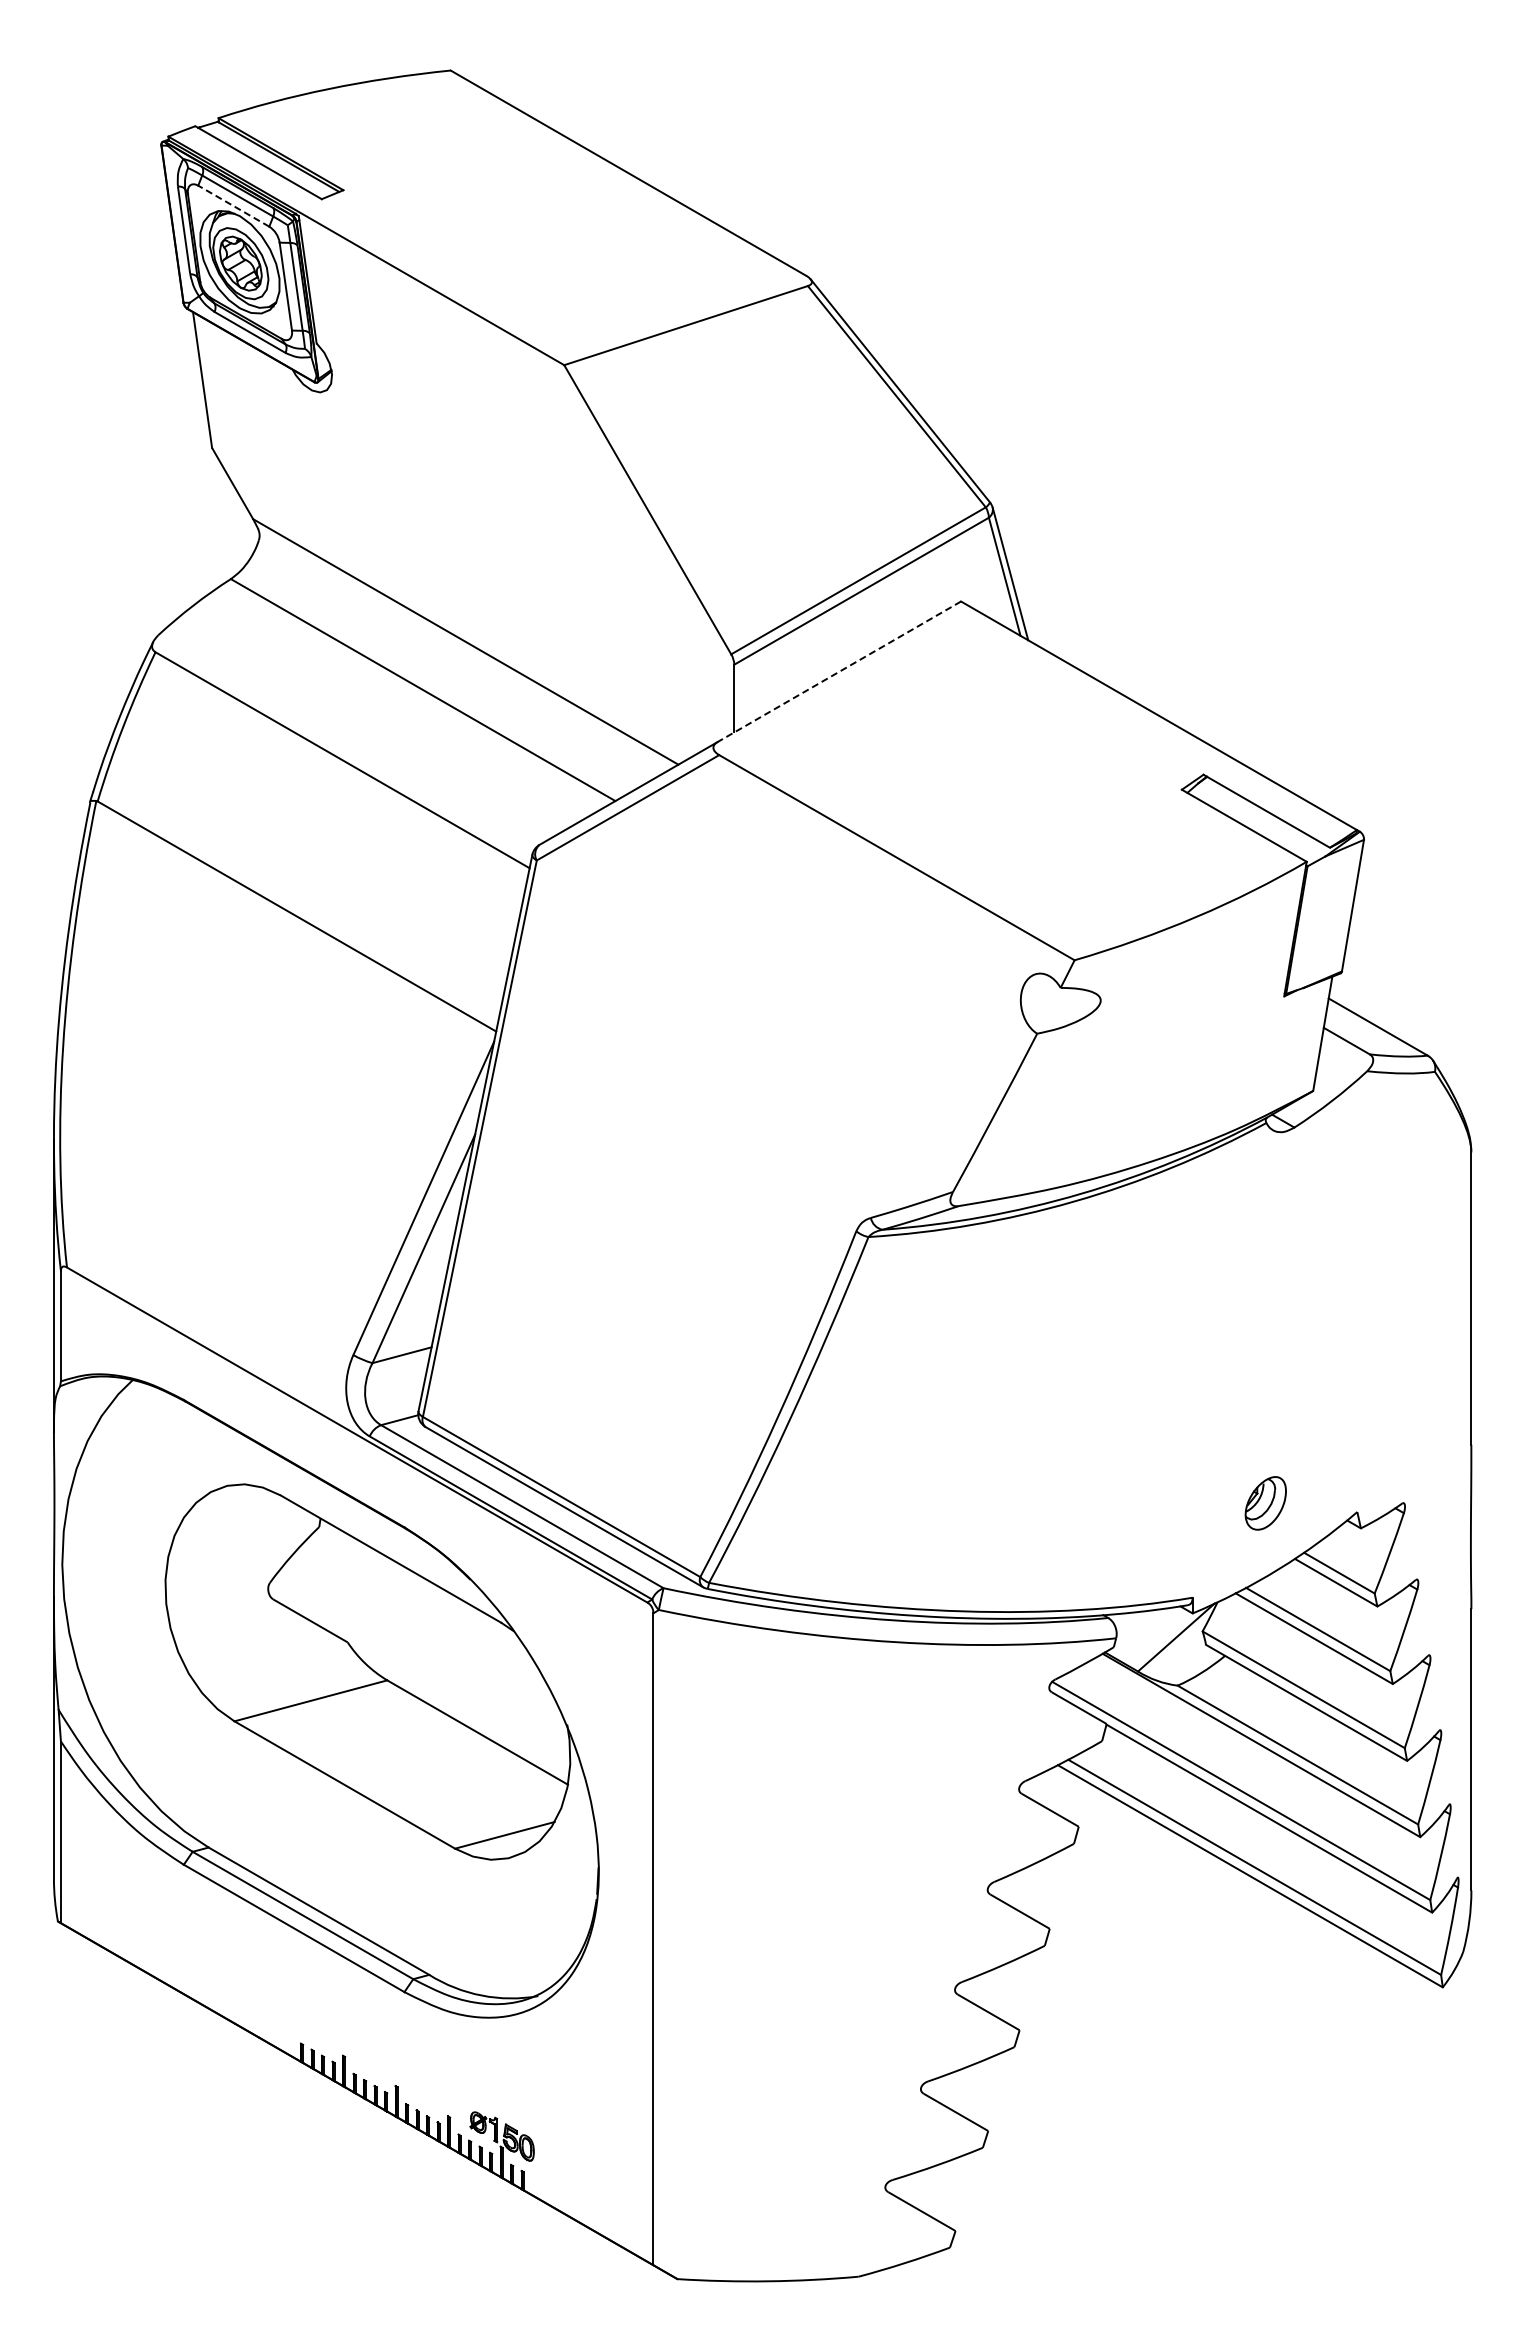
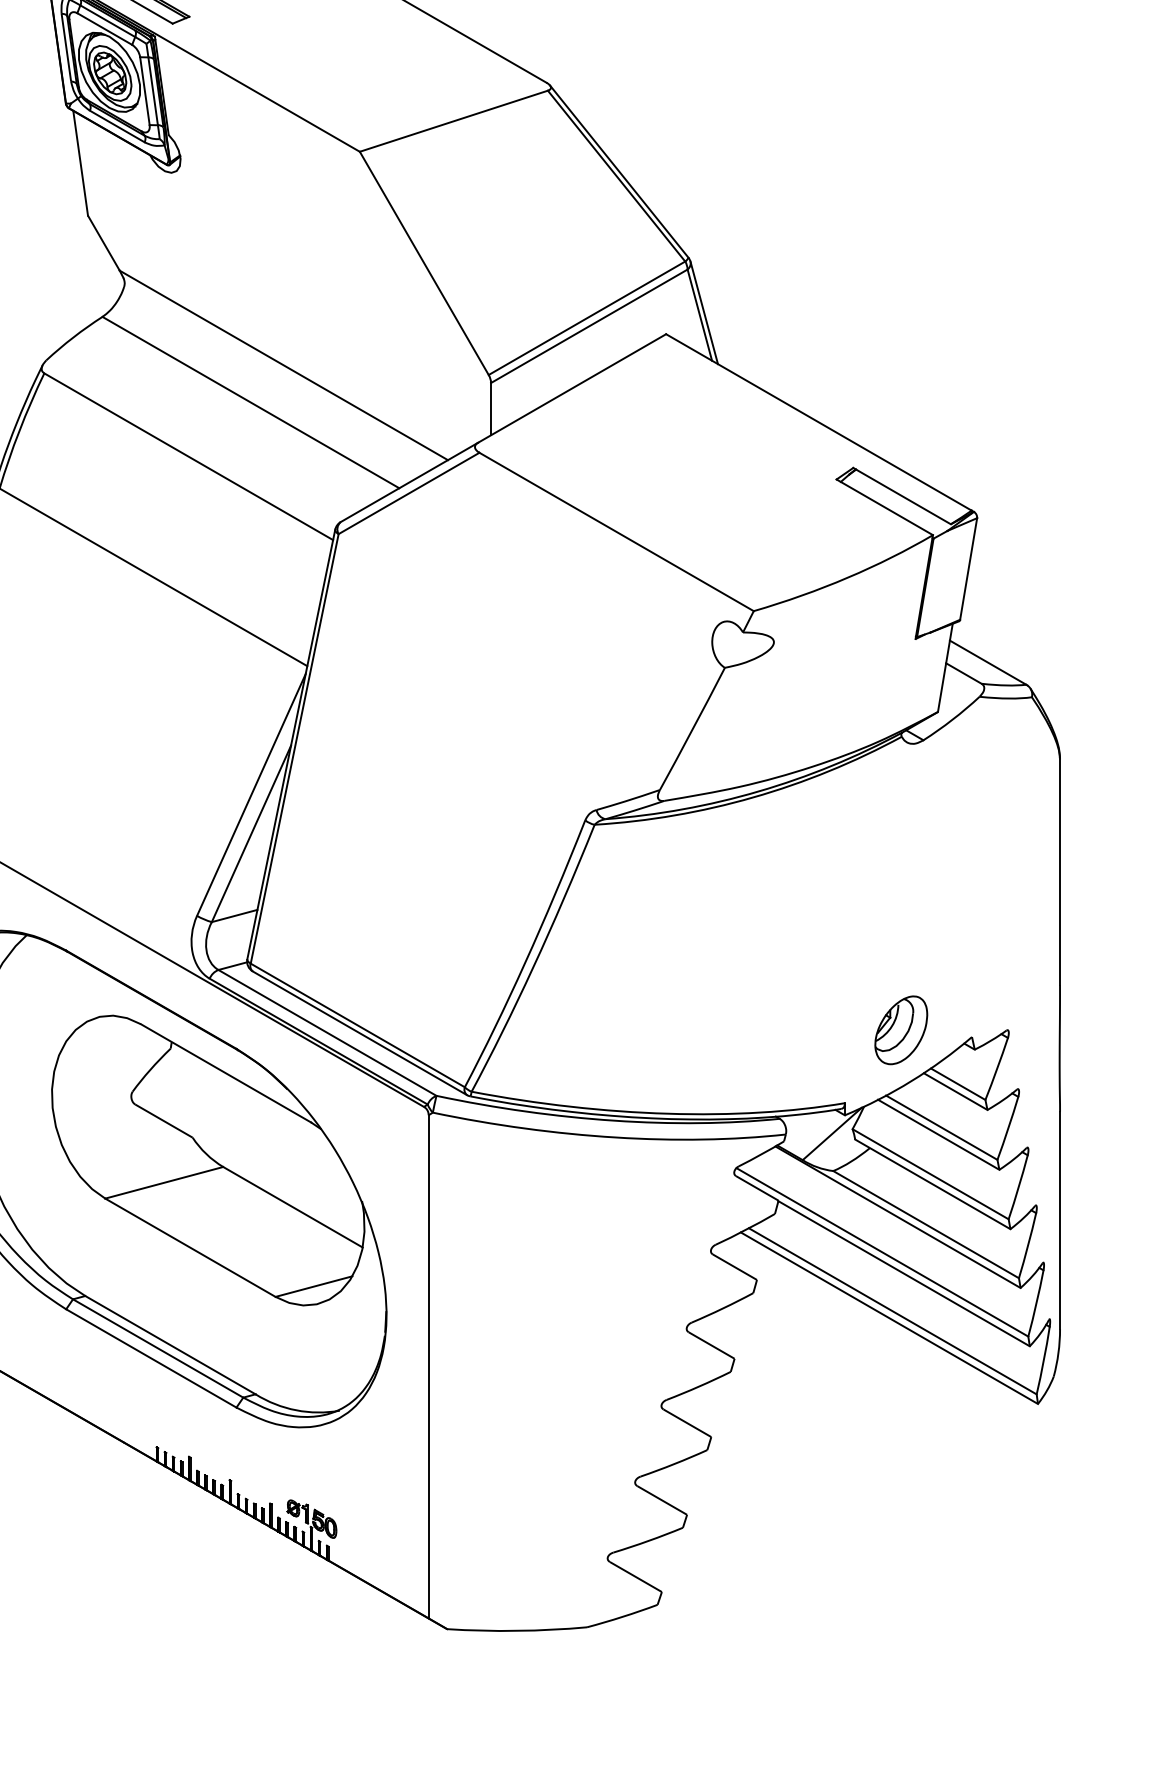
line: (233, 205) -> (104, 28), dashed -> solid
line: (839, 671) -> (572, 388), dashed -> solid
part: (1265, 1503) -> (901, 1030), size x1.67

